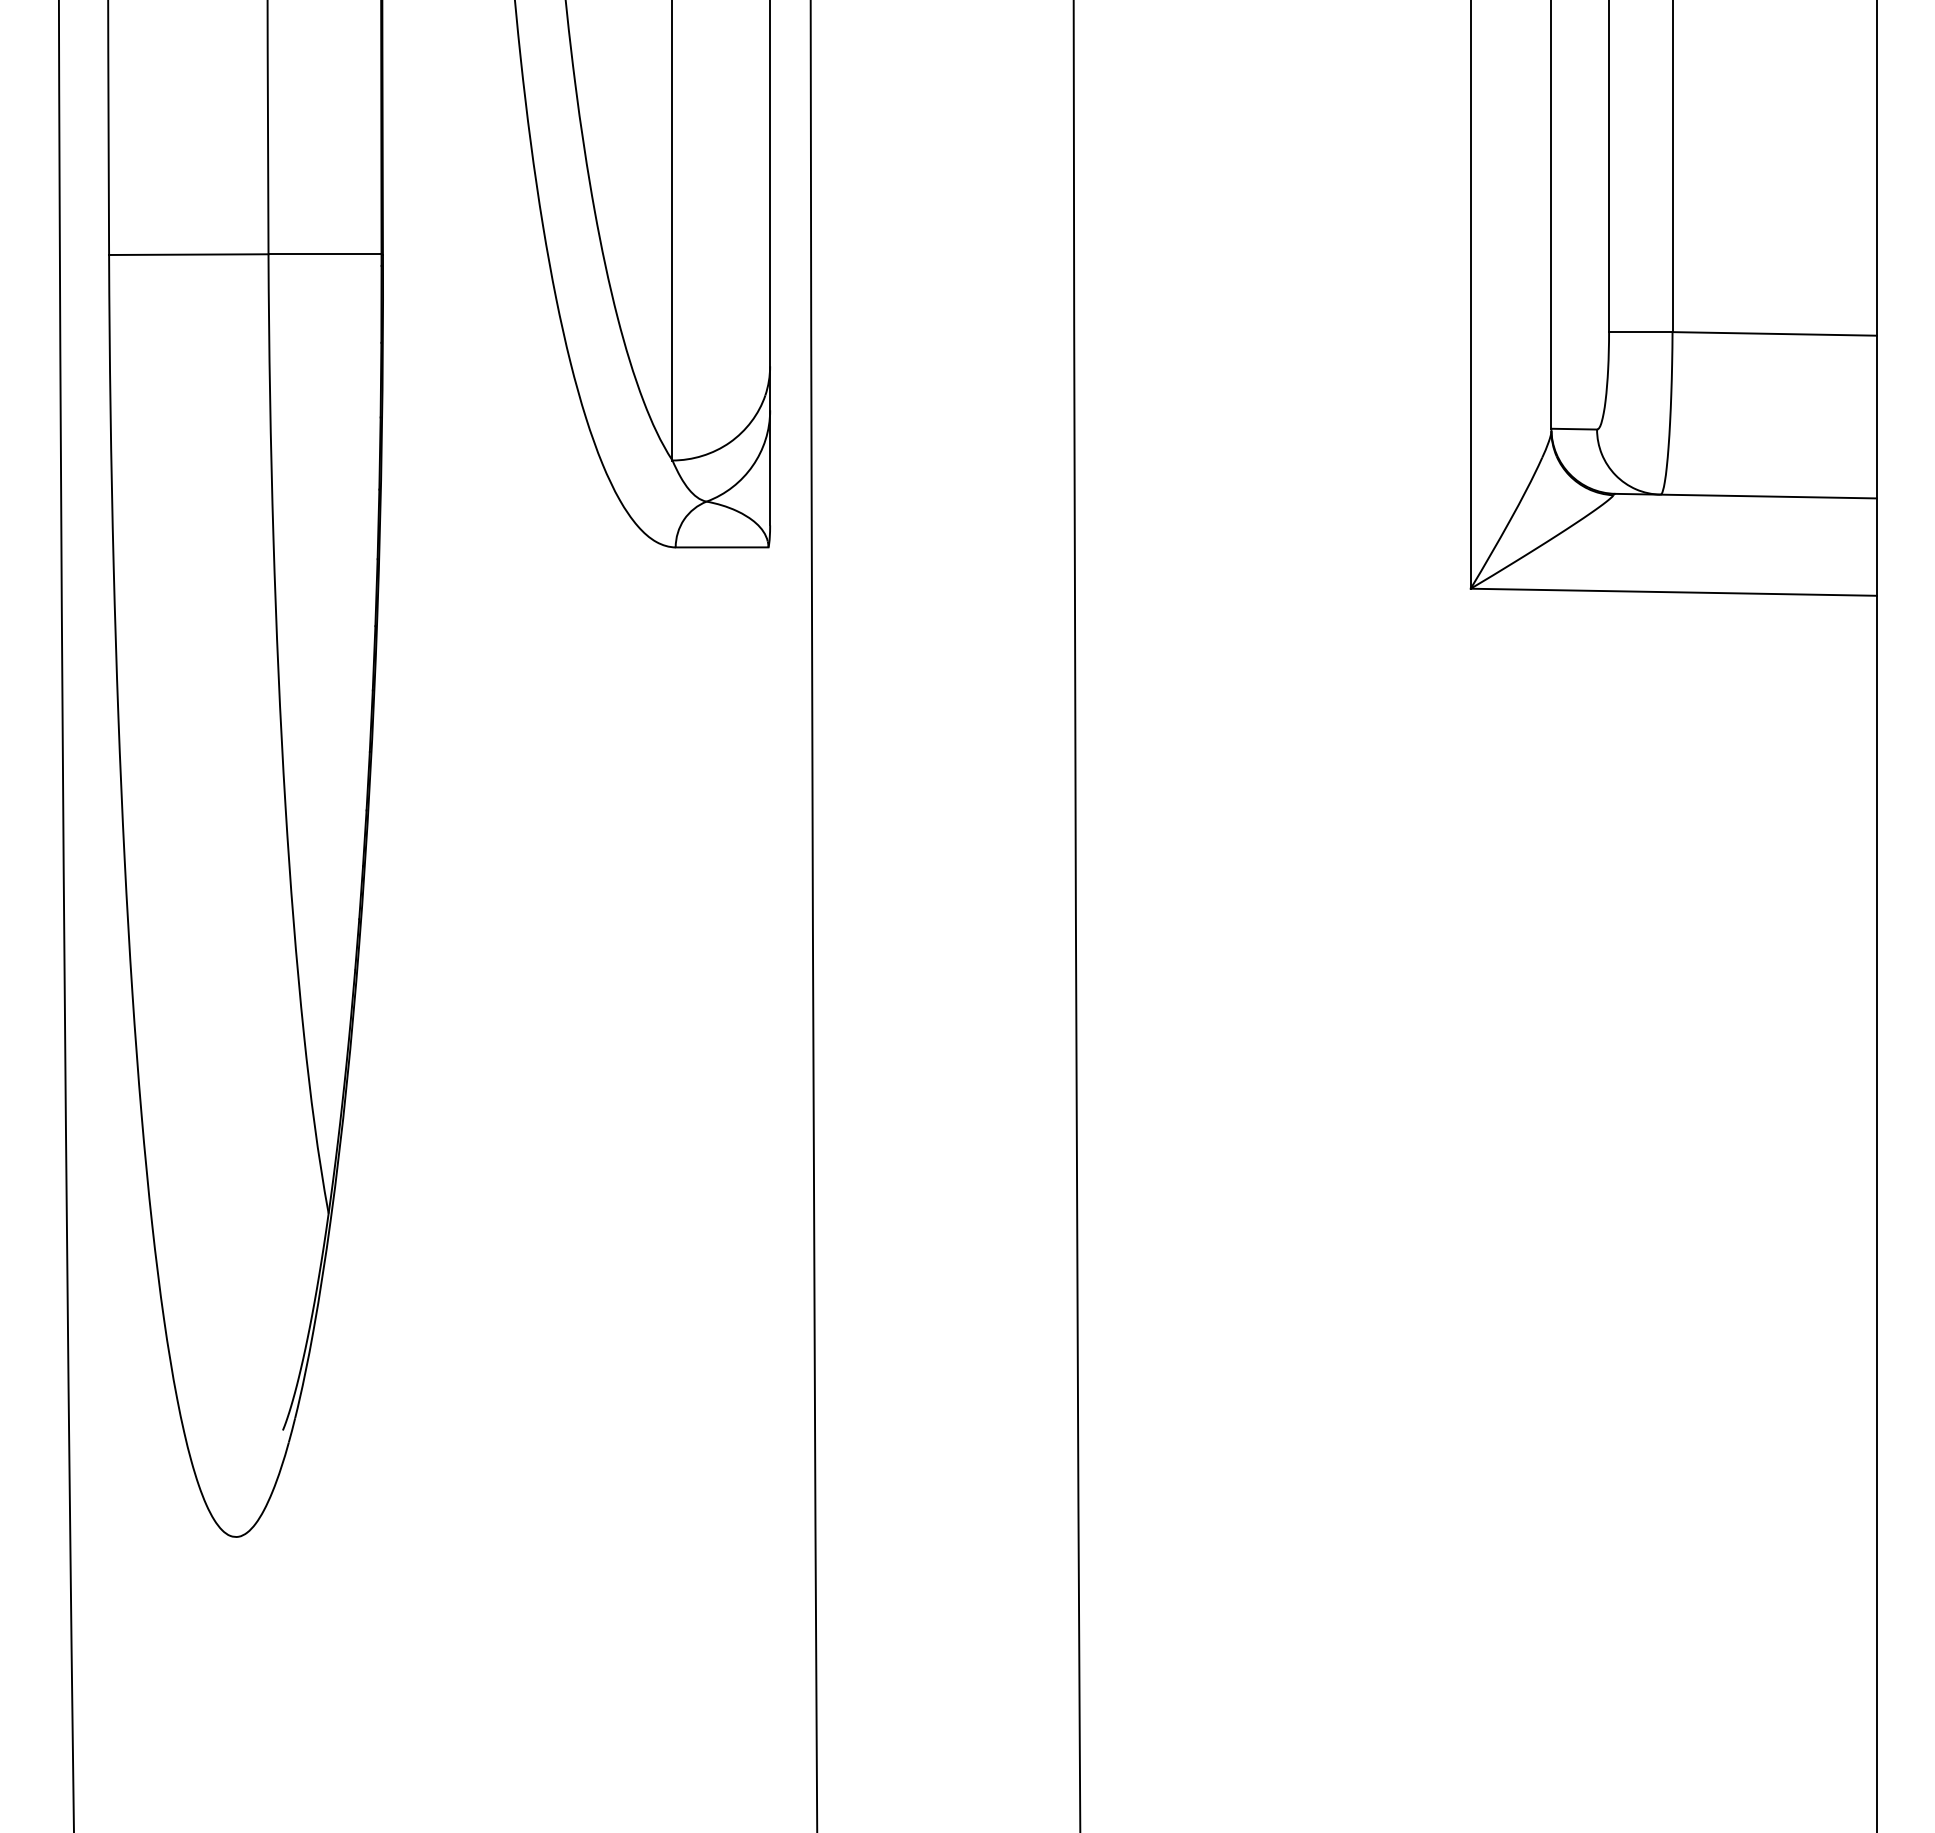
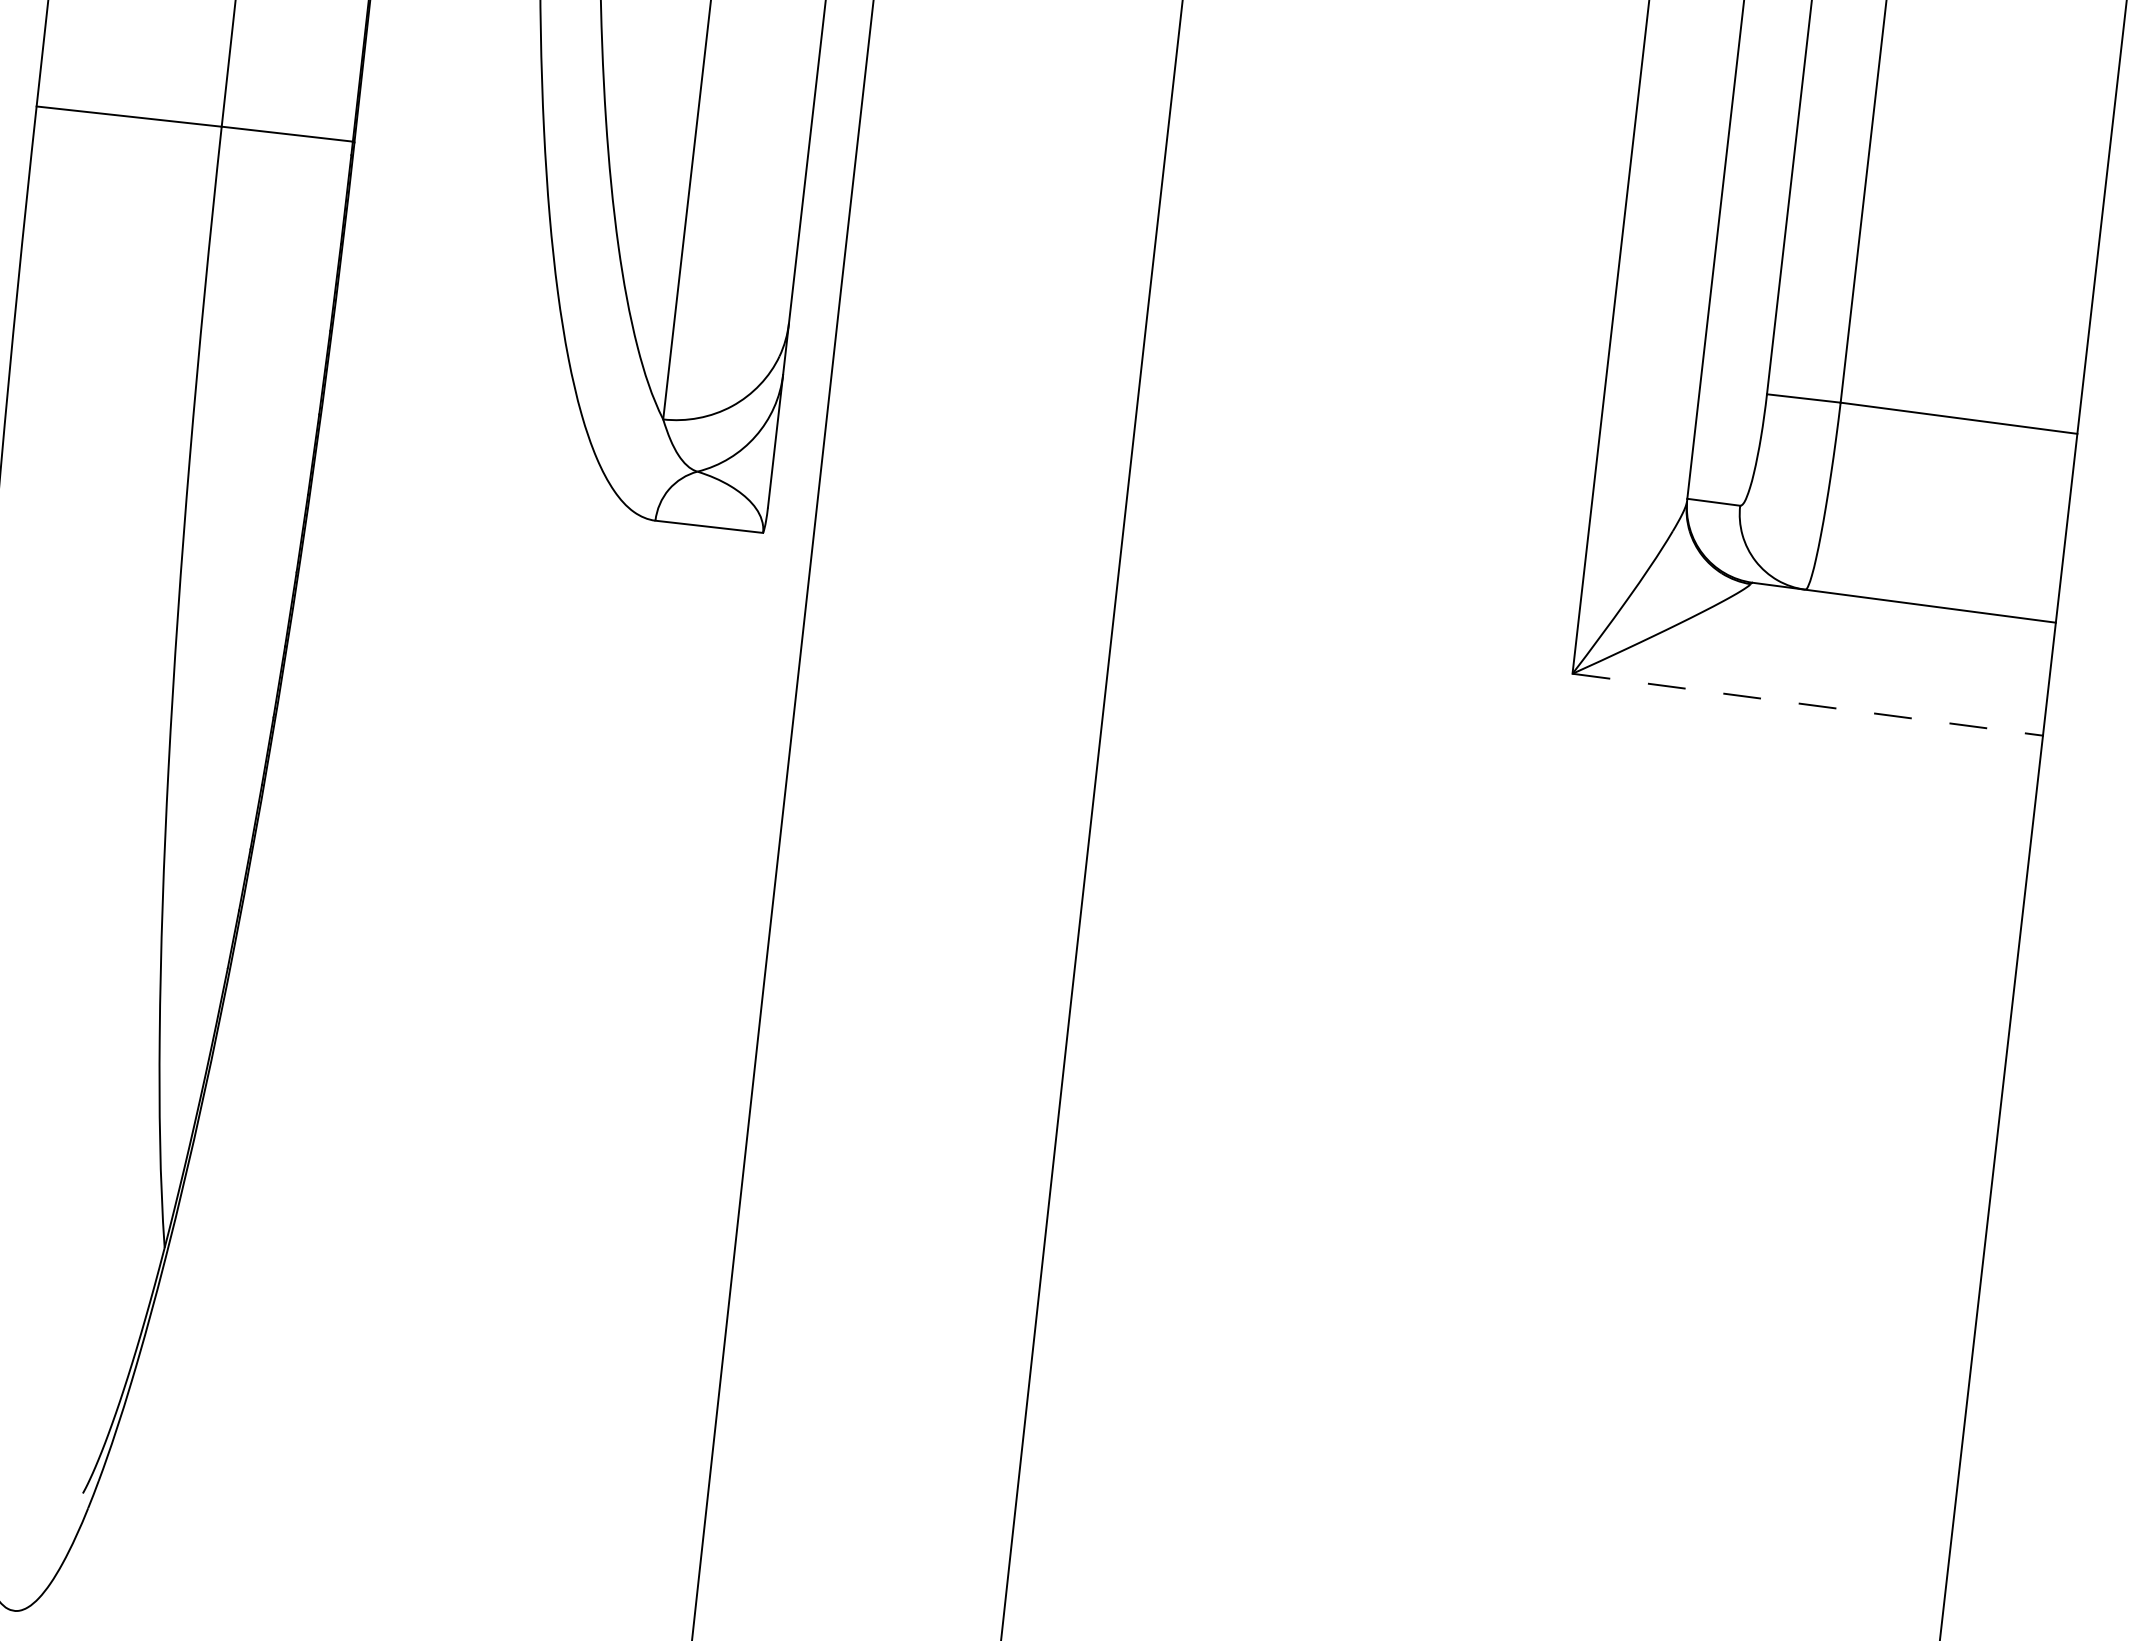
line: (1674, 592) -> (1808, 705), solid -> dashed

